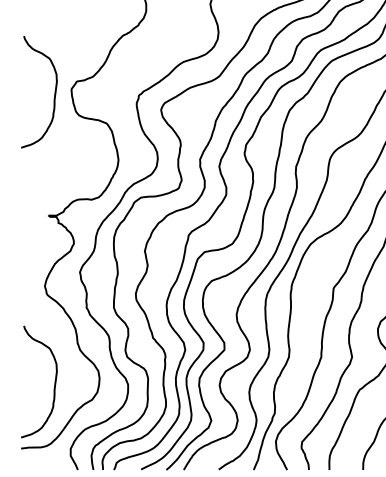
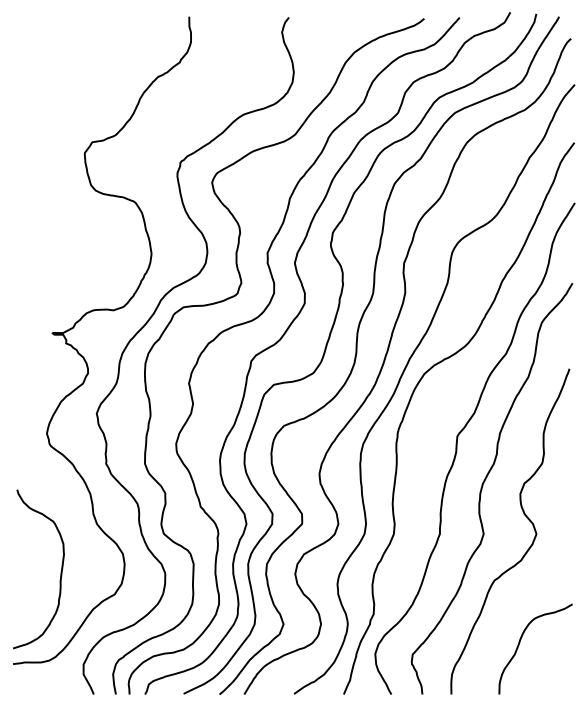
curve: (54, 93) -> (60, 159), removed

